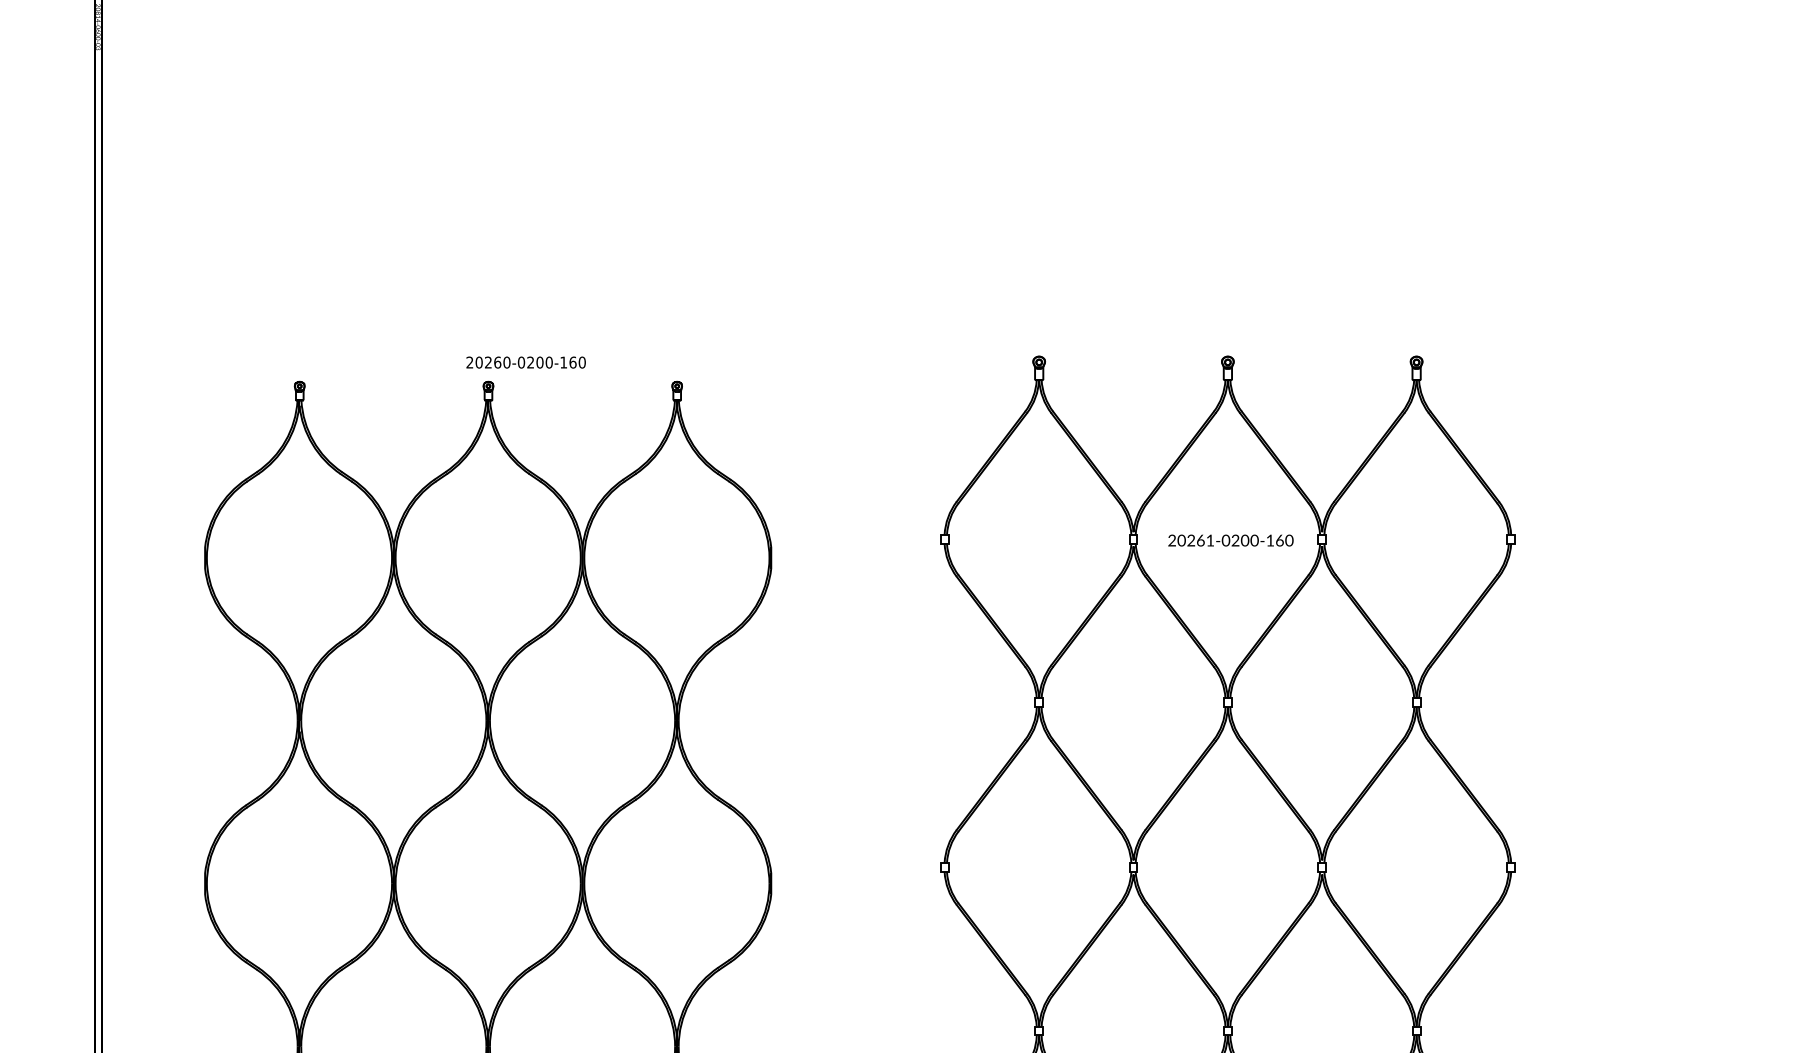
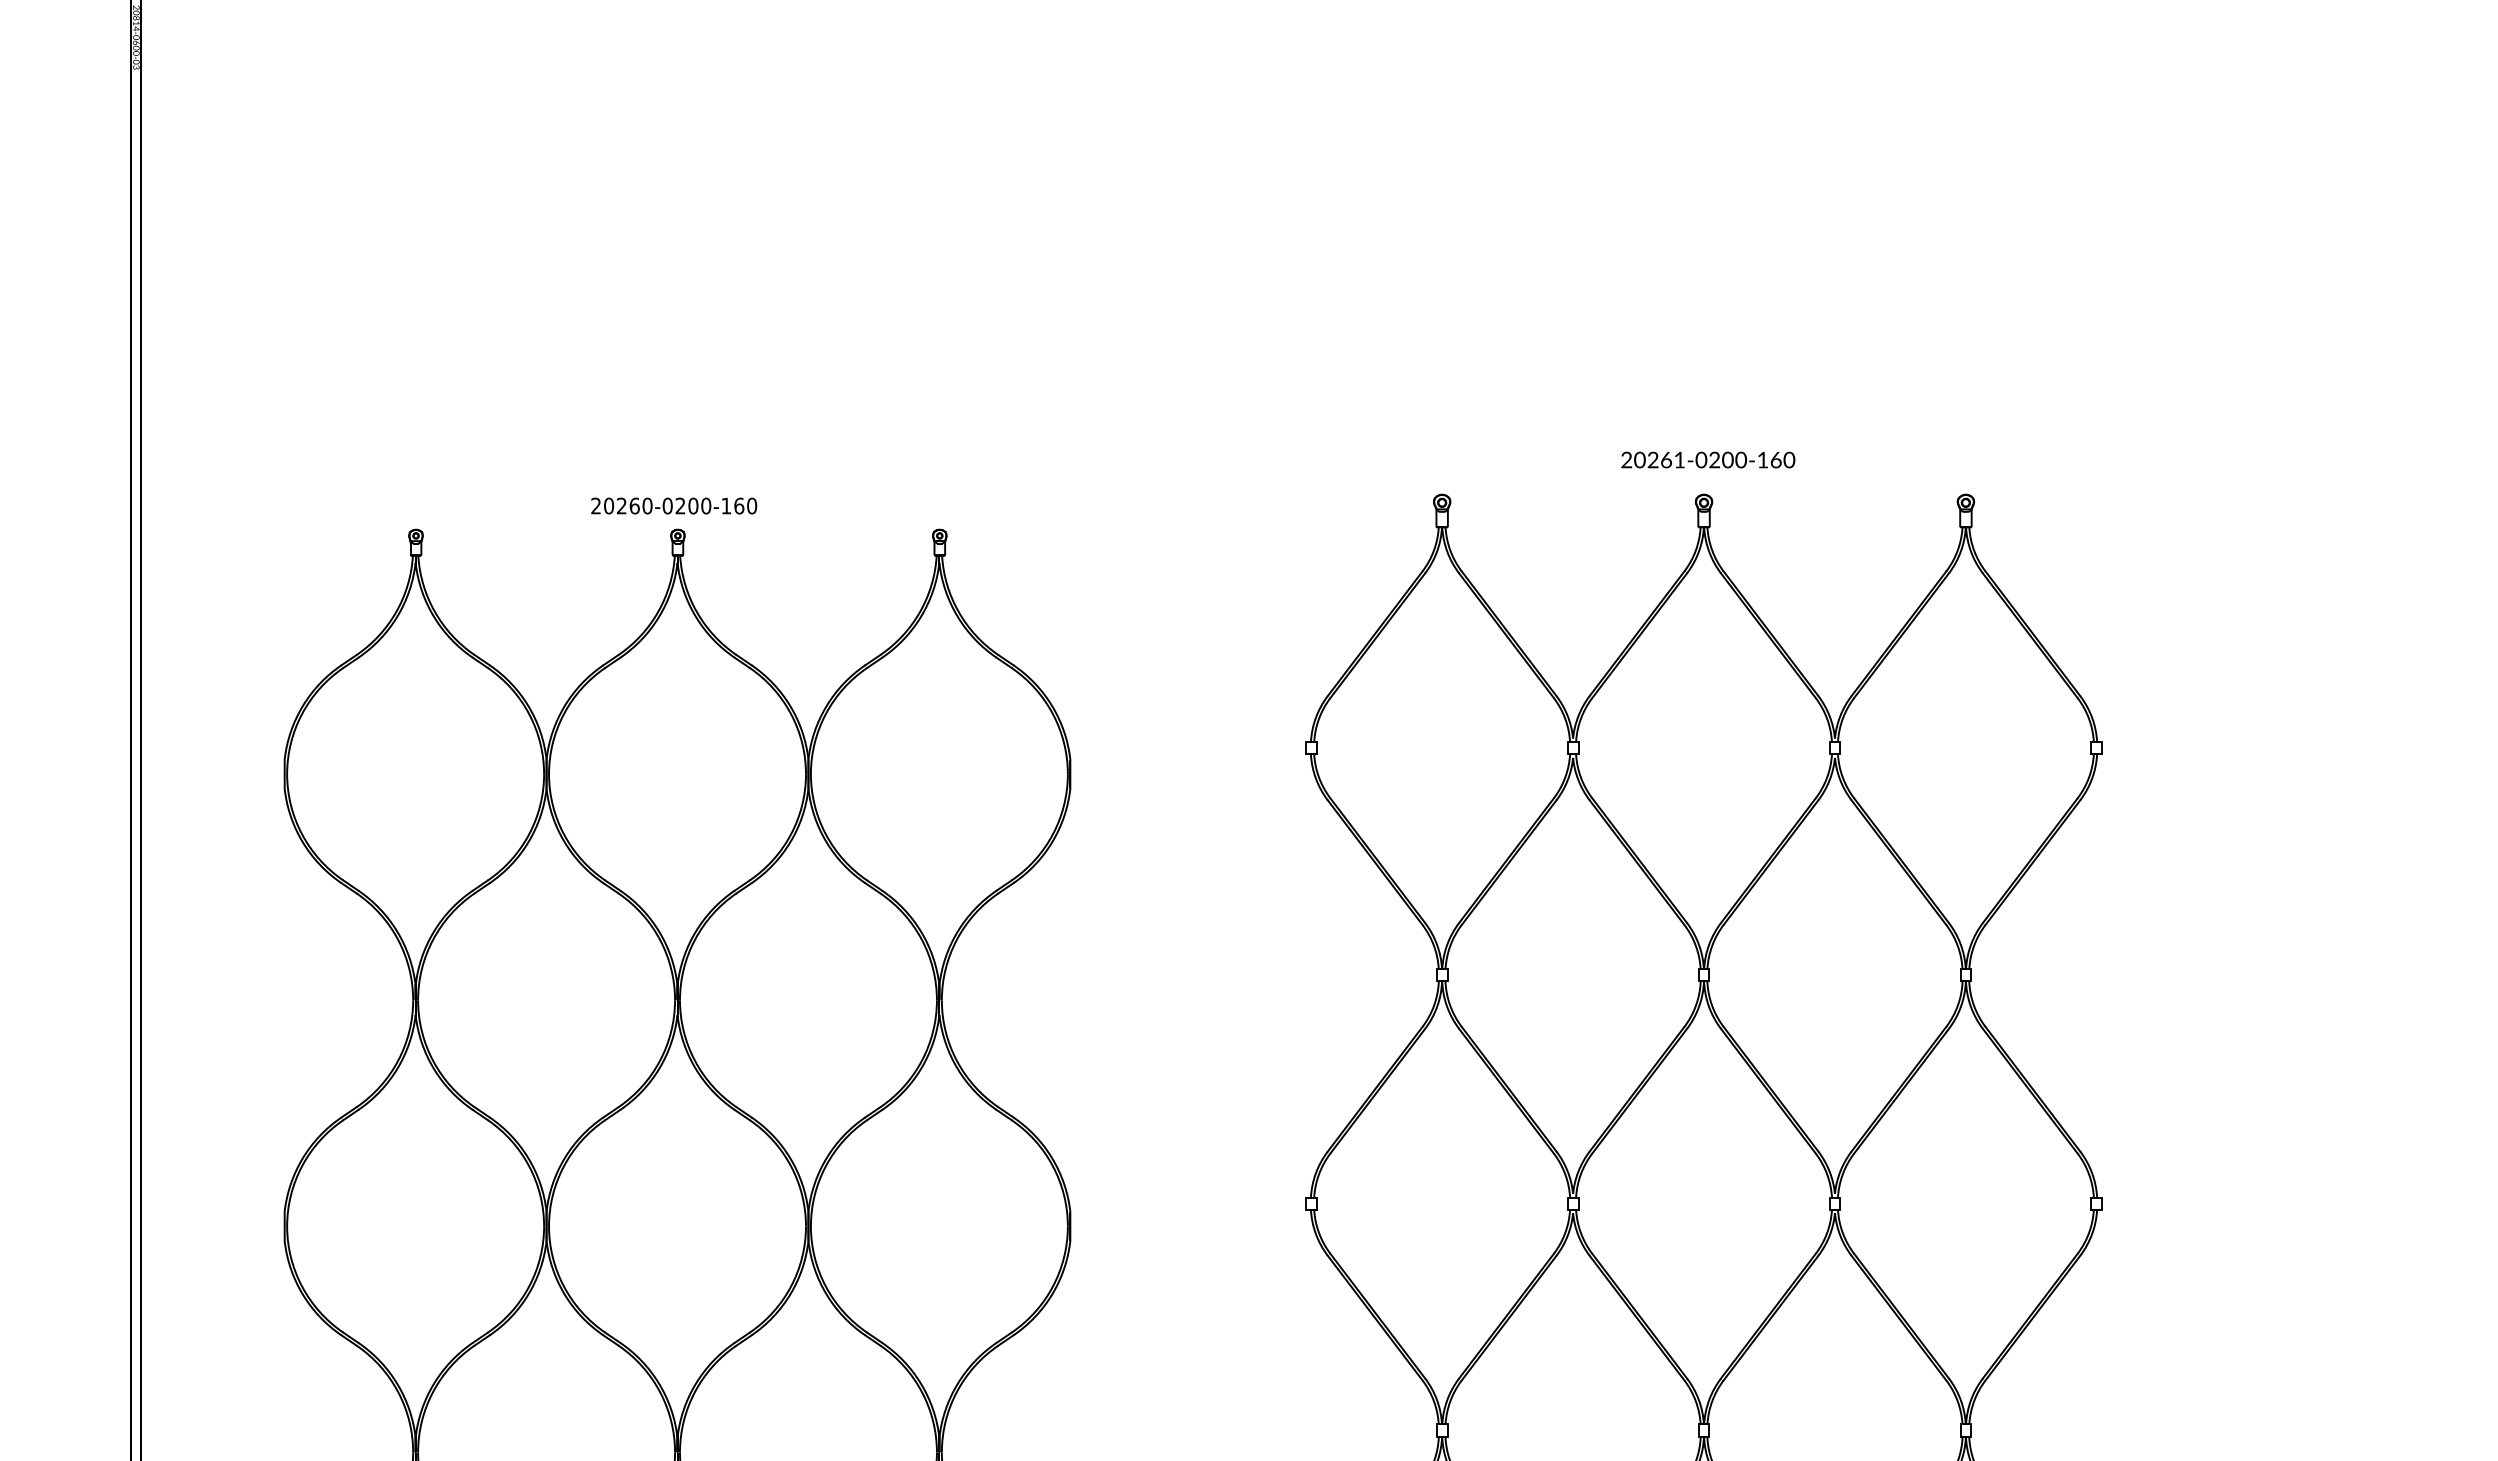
text: (526, 362) -> (674, 505), moved
text: (1231, 540) -> (1708, 459), moved

